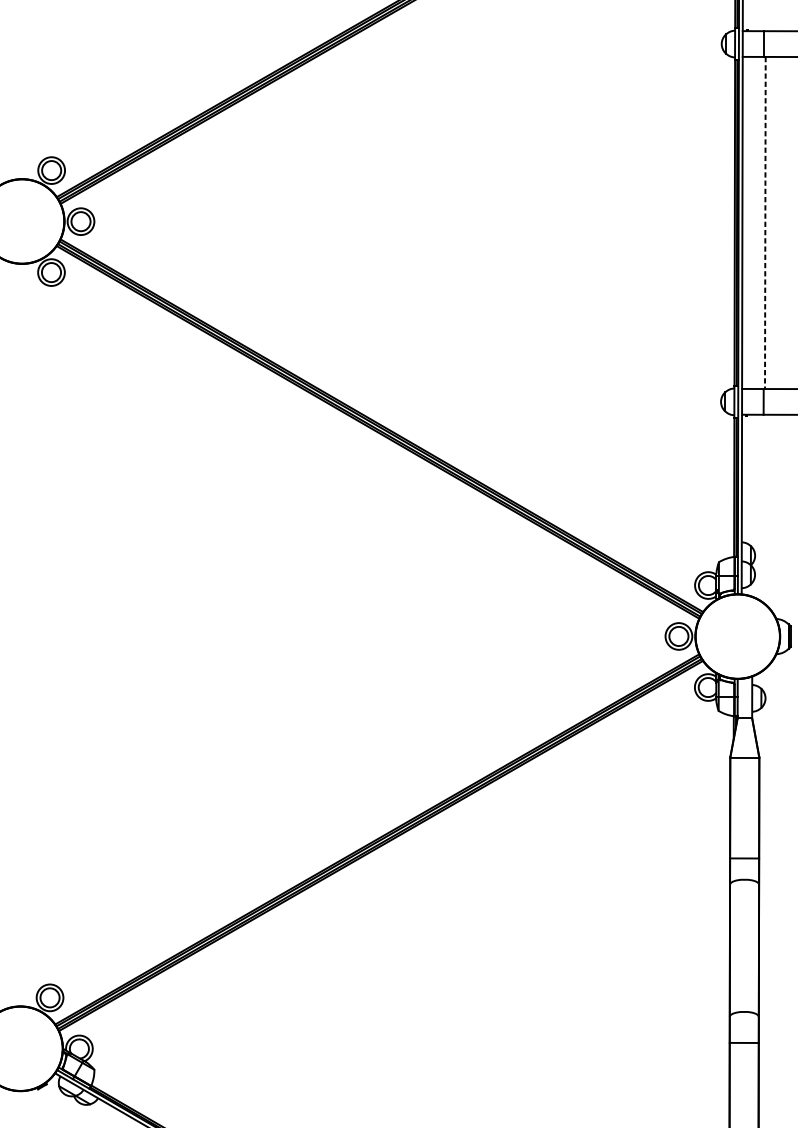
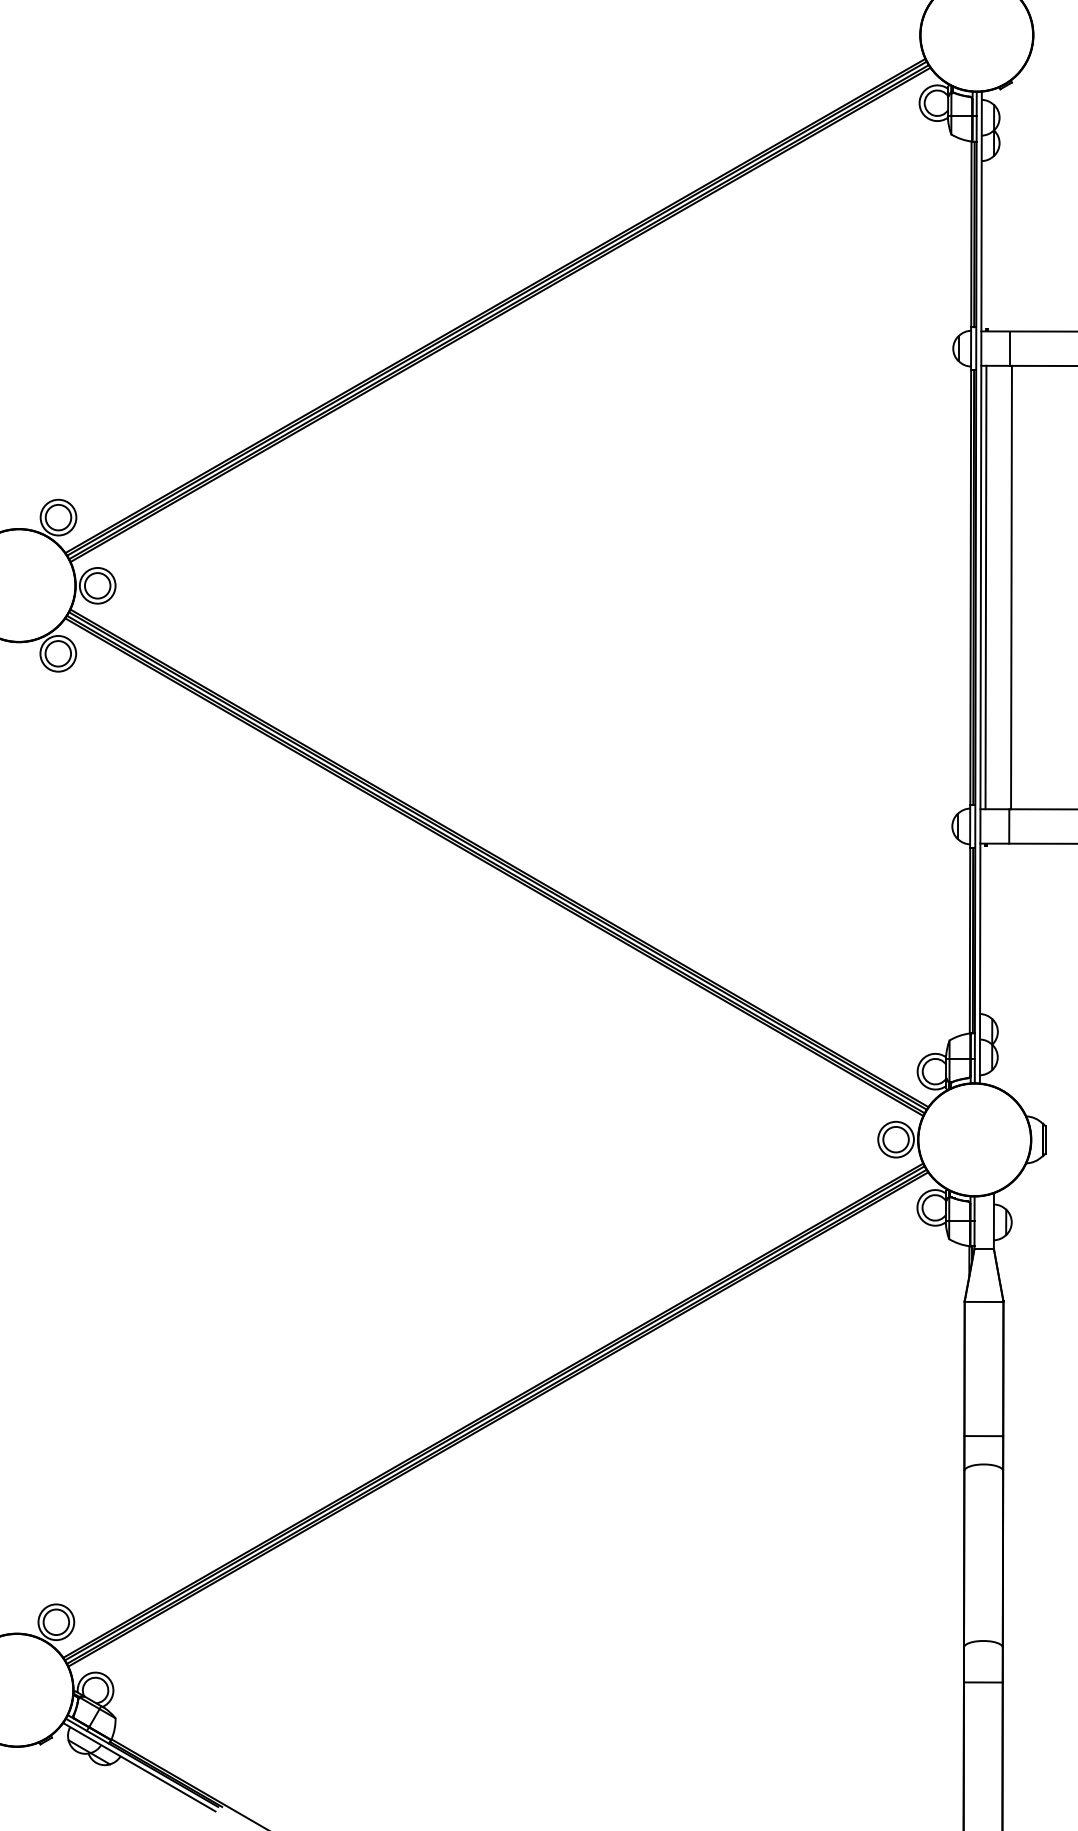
line: (745, 222) -> (985, 587), added
line: (765, 222) -> (1011, 587), dashed -> solid

